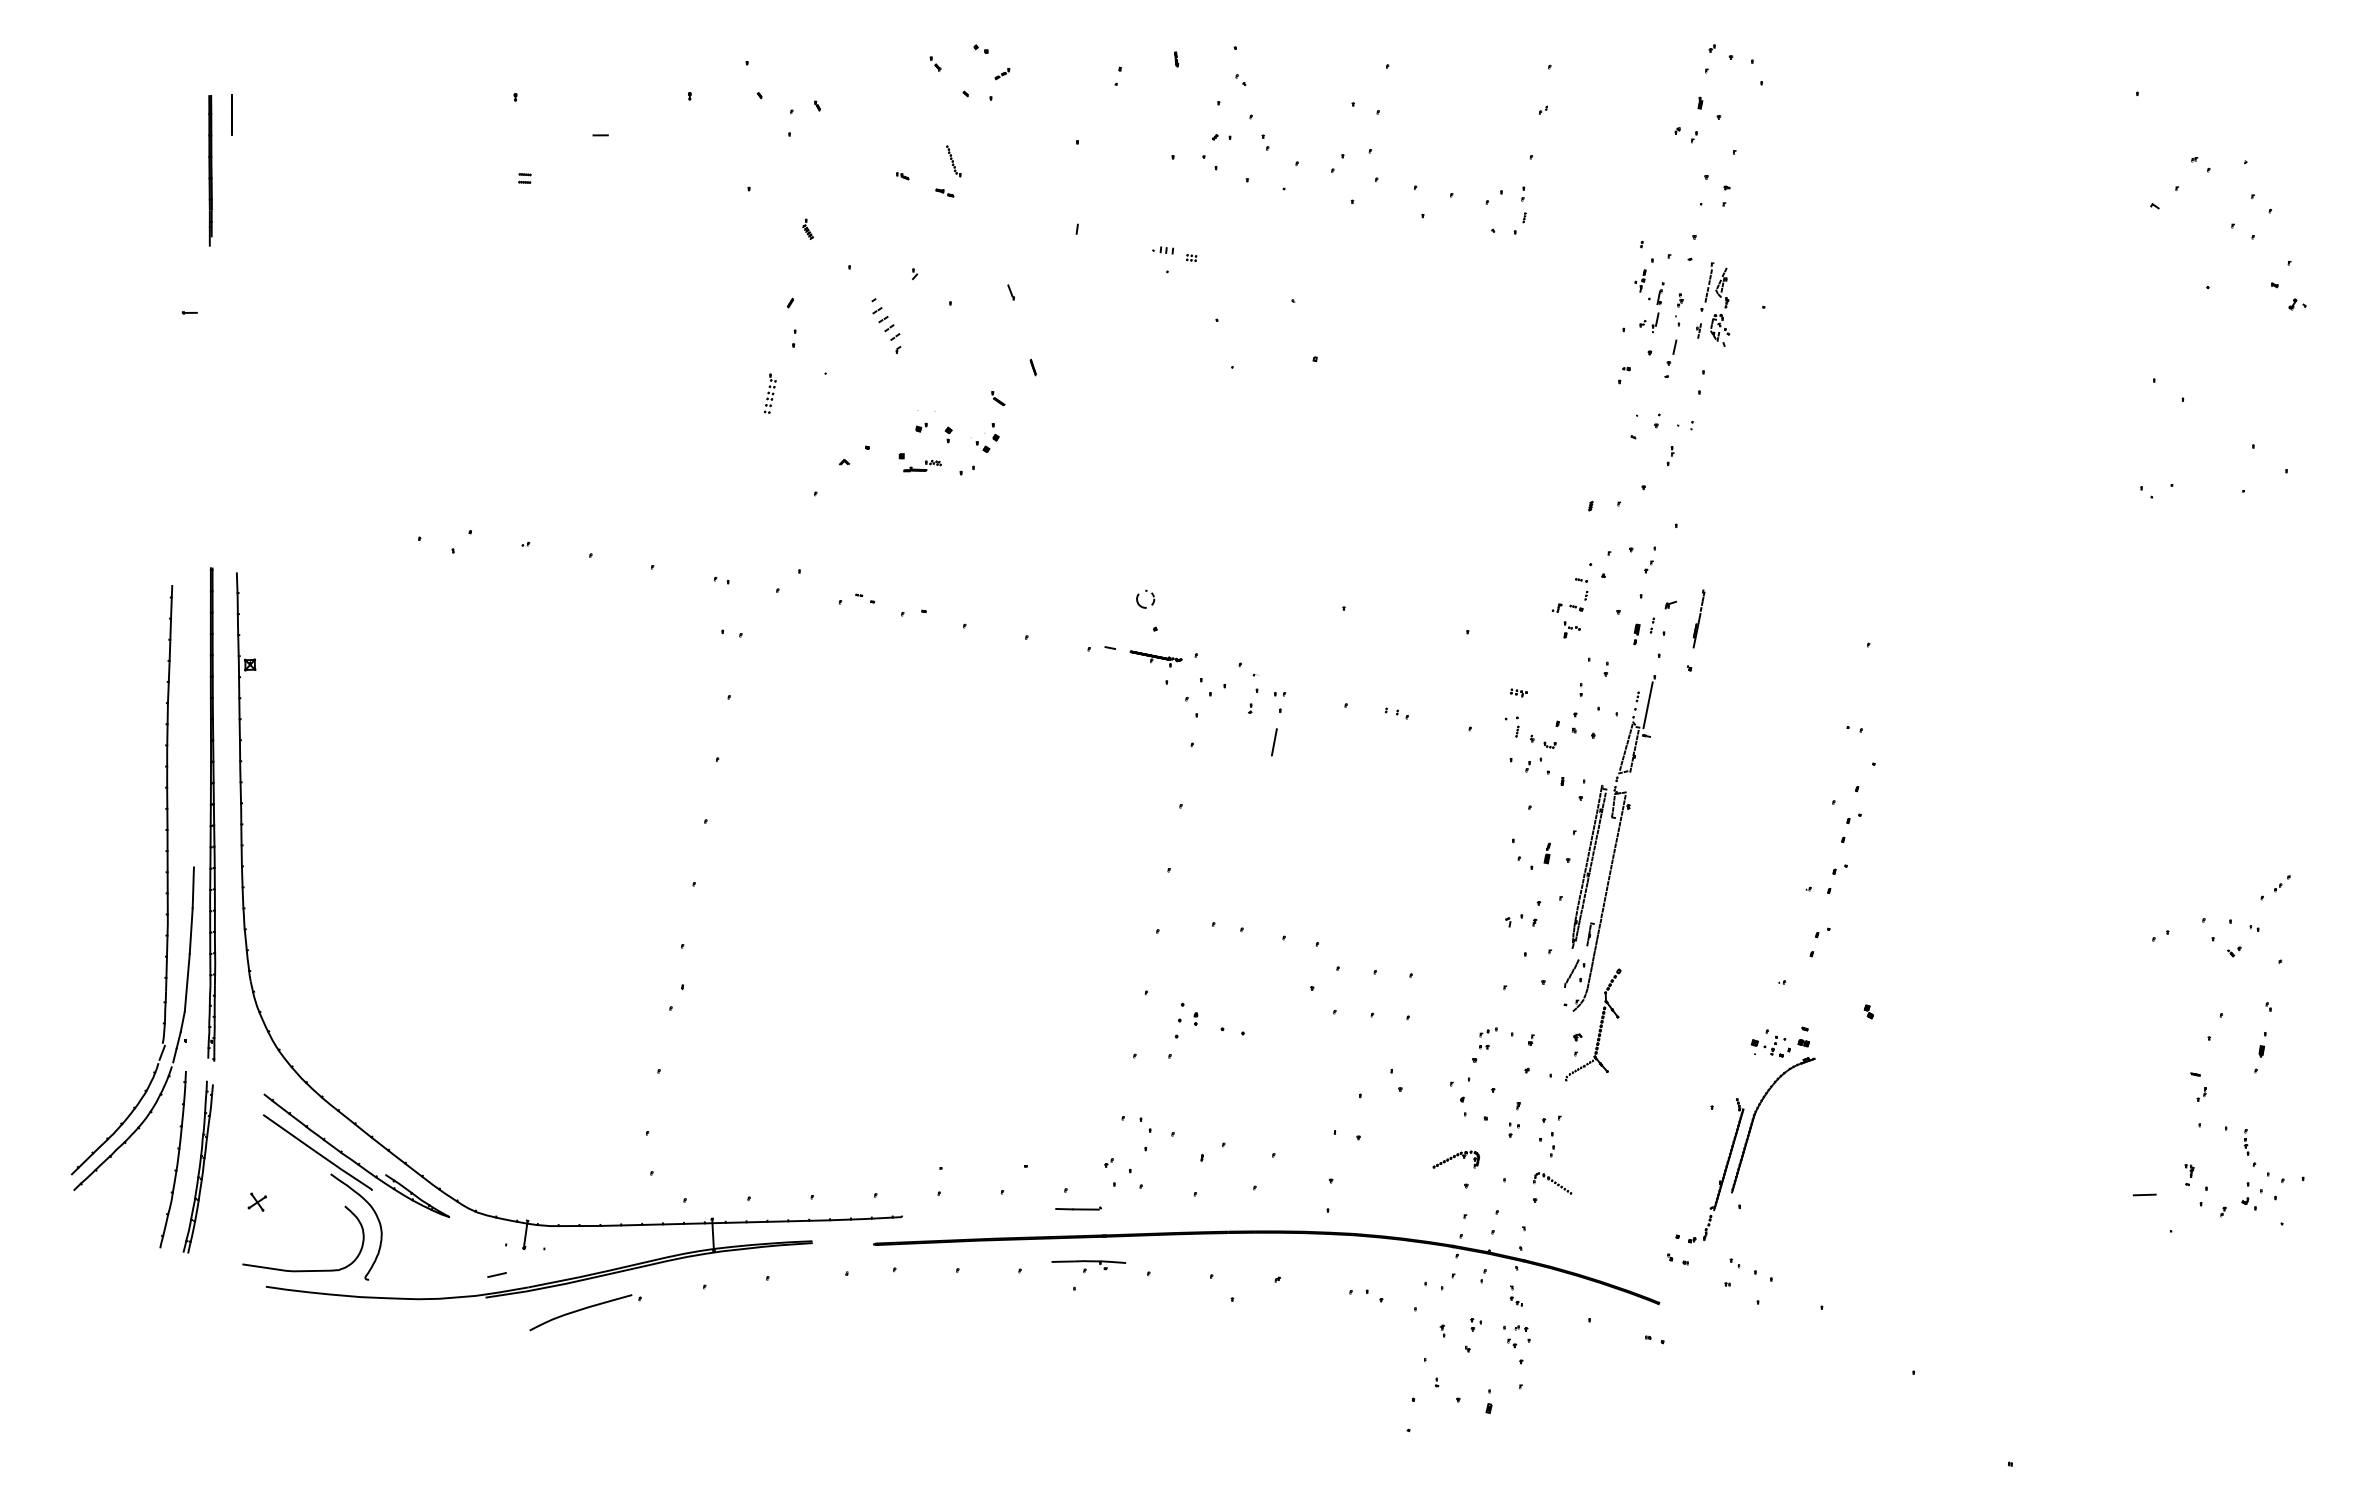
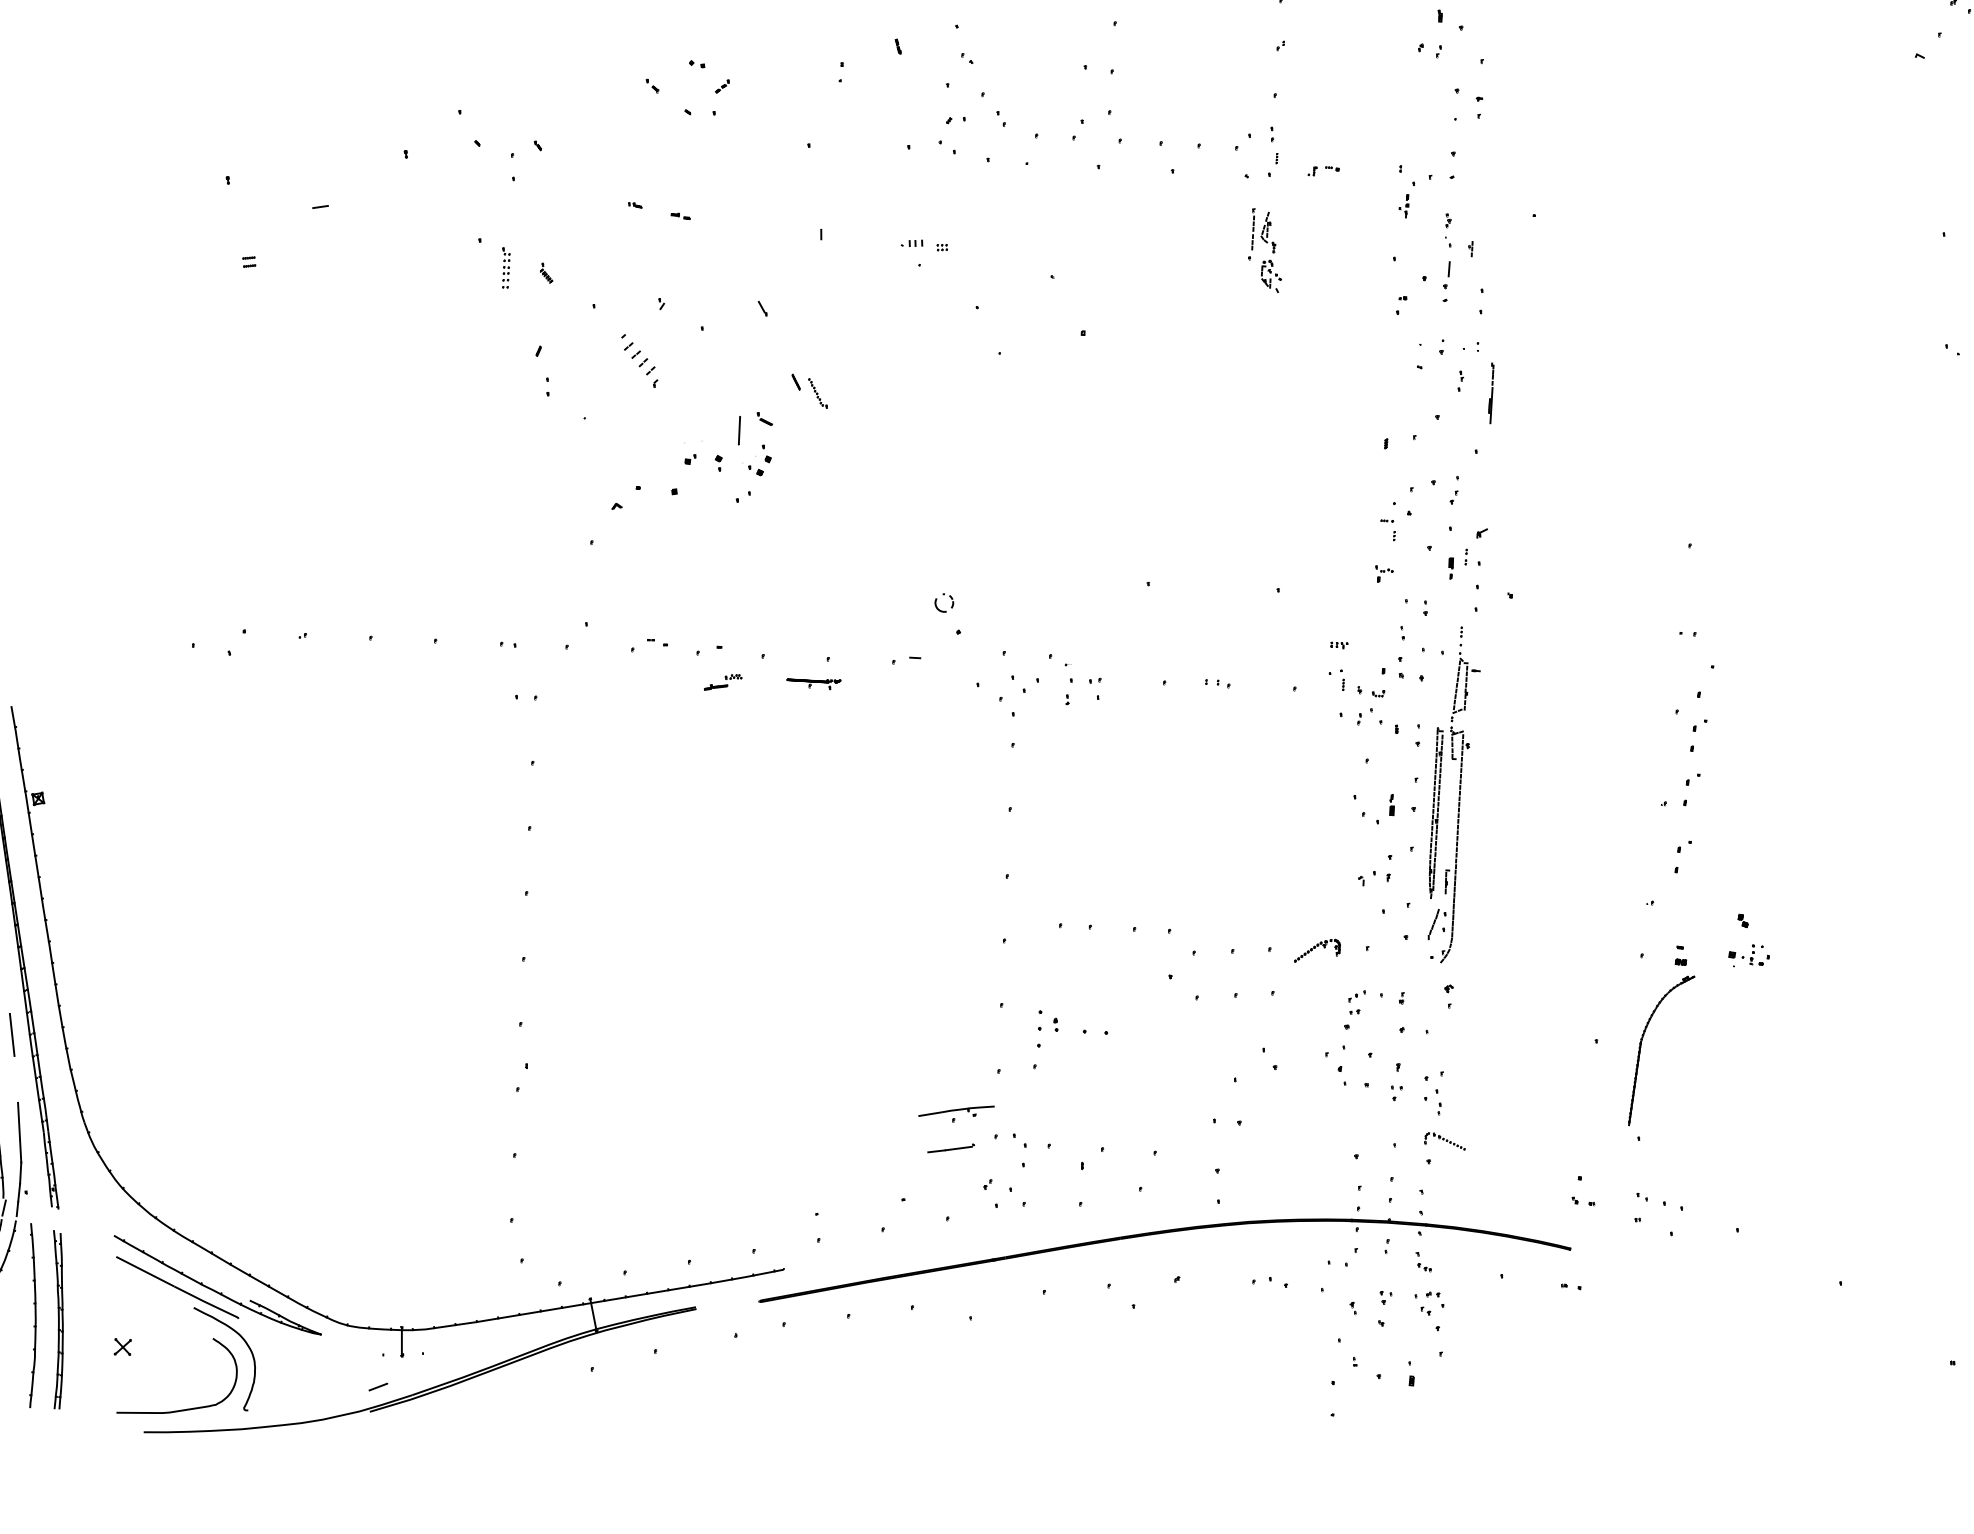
part: (953, 161) -> (817, 393), moved
part: (1720, 297) -> (1266, 243), moved
part: (1651, 307) -> (1419, 232), removed
part: (769, 393) -> (505, 267), moved
part: (922, 466) -> (722, 682), moved
part: (1567, 607) -> (1323, 169), moved
part: (1698, 618) -> (1491, 392), moved
part: (1155, 658) -> (813, 683), moved
line: (1647, 705) -> (1472, 639), removed
line: (1274, 742) -> (739, 430), moved
line: (190, 930) -> (15, 1078), removed
part: (1599, 1025) -> (1469, 973), removed
part: (1770, 1046) -> (1748, 956), moved
part: (1456, 1159) -> (1317, 950), moved
part: (1723, 1173) -> (1617, 1107), removed
part: (1078, 1208) -> (951, 1148), moved
part: (1088, 1266) -> (956, 1115), moved
part: (585, 1312) -> (474, 1412), removed

